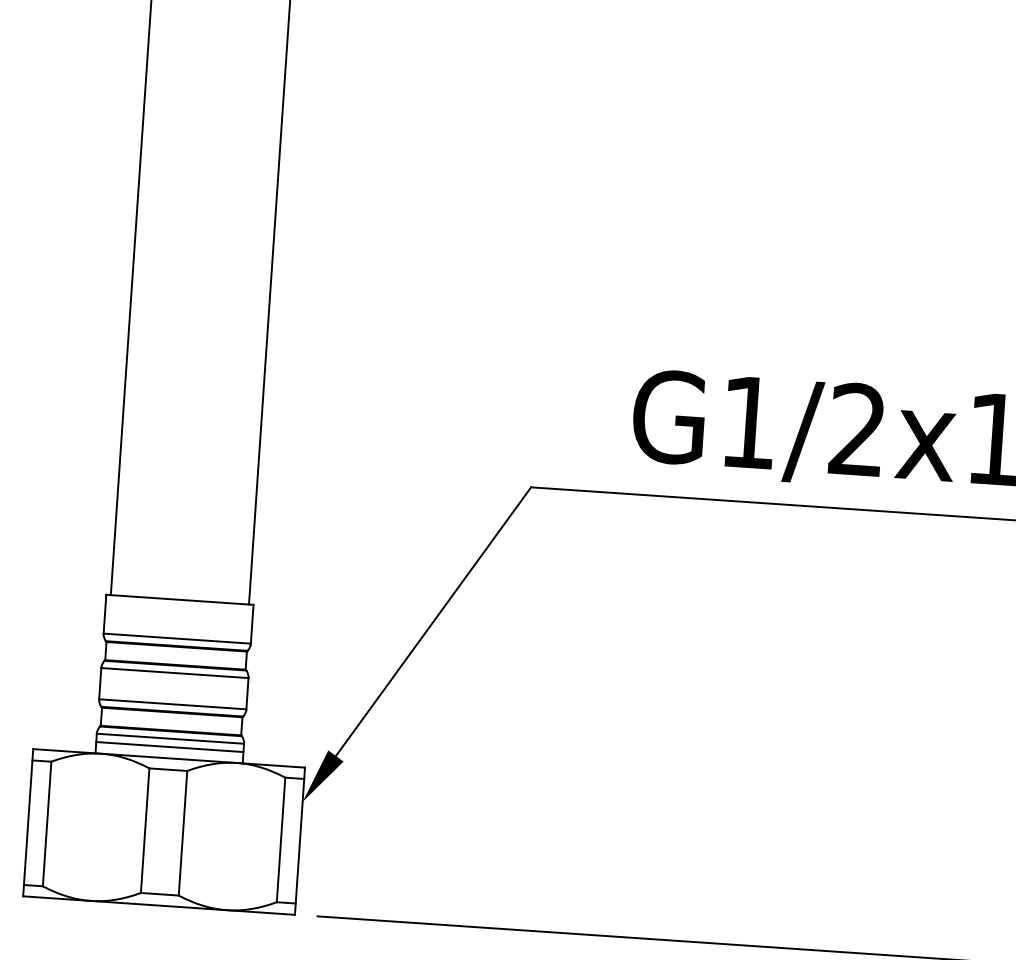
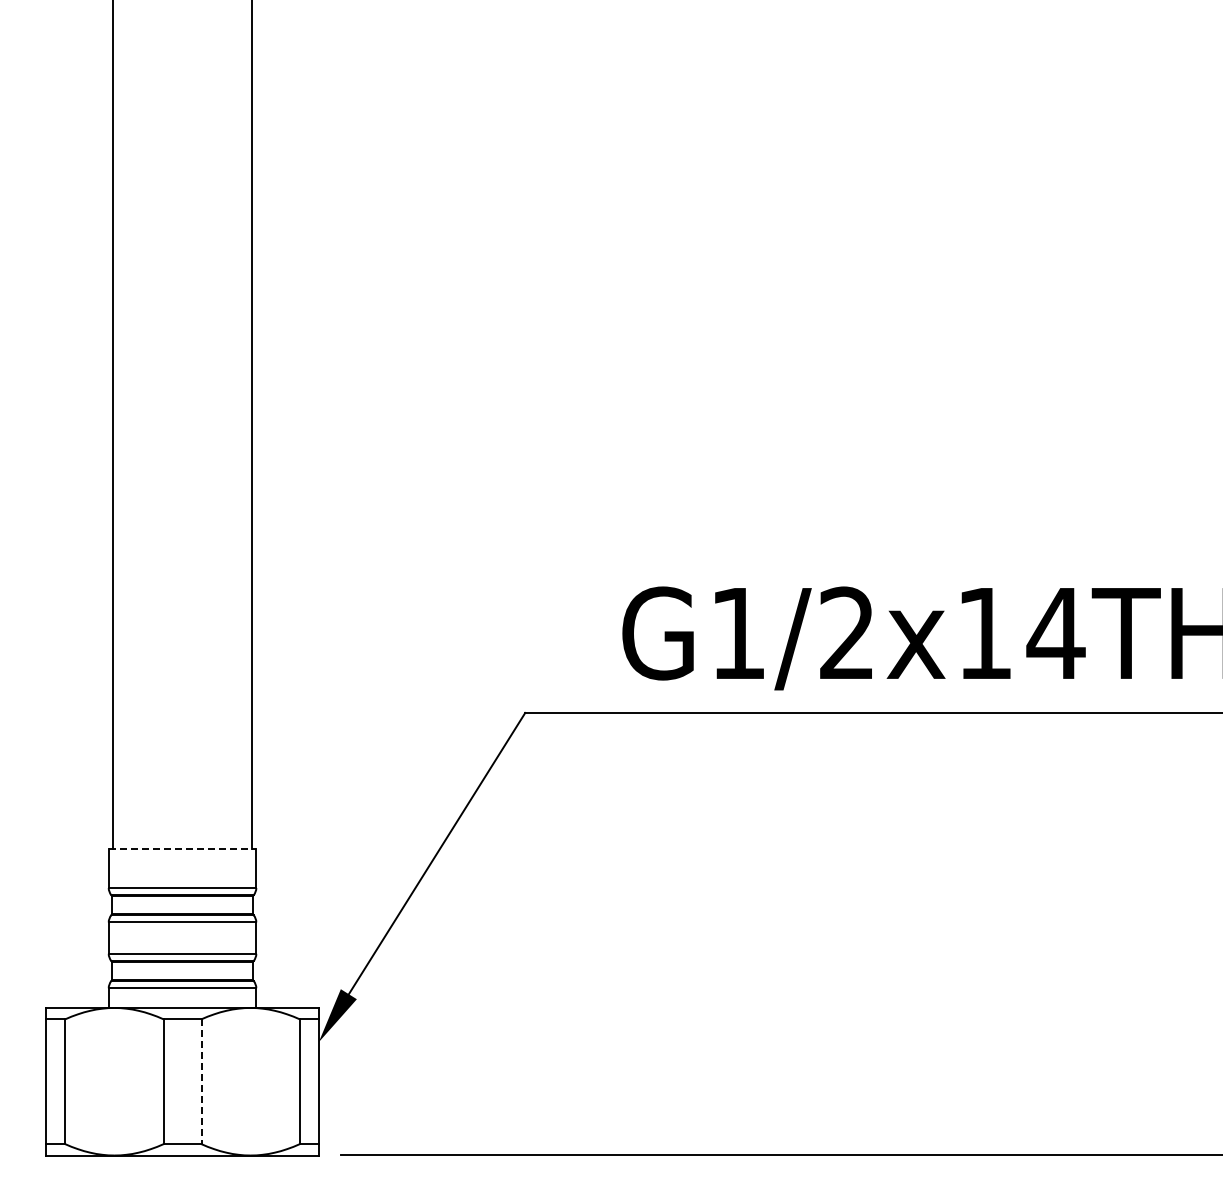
line: (179, 600) -> (182, 849), solid -> dashed
line: (169, 746) -> (182, 996), removed
line: (182, 834) -> (201, 1082), solid -> dashed

